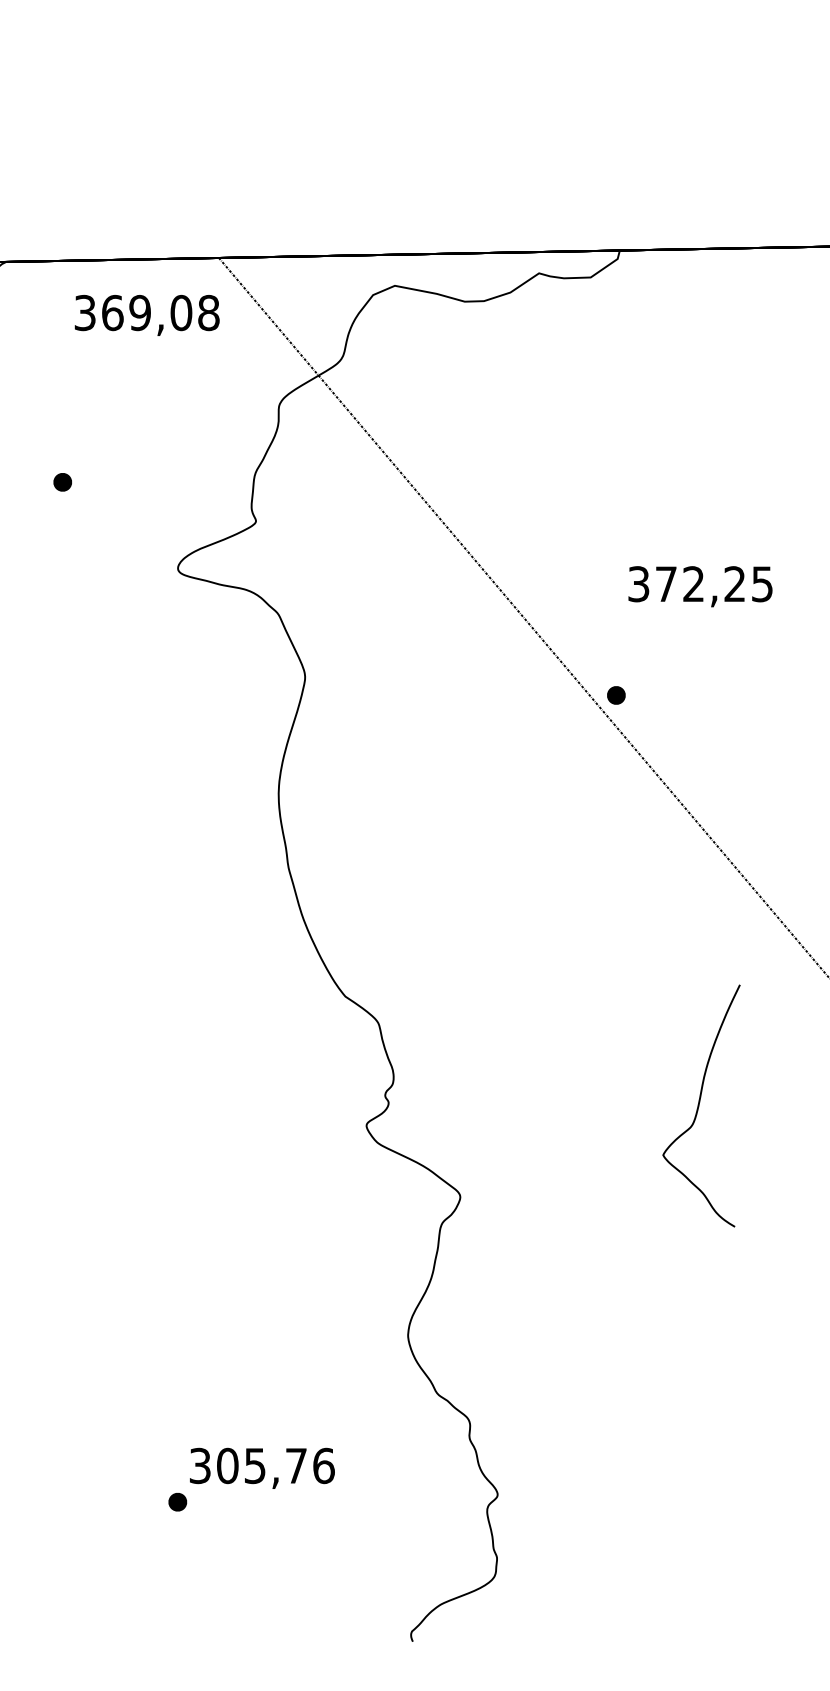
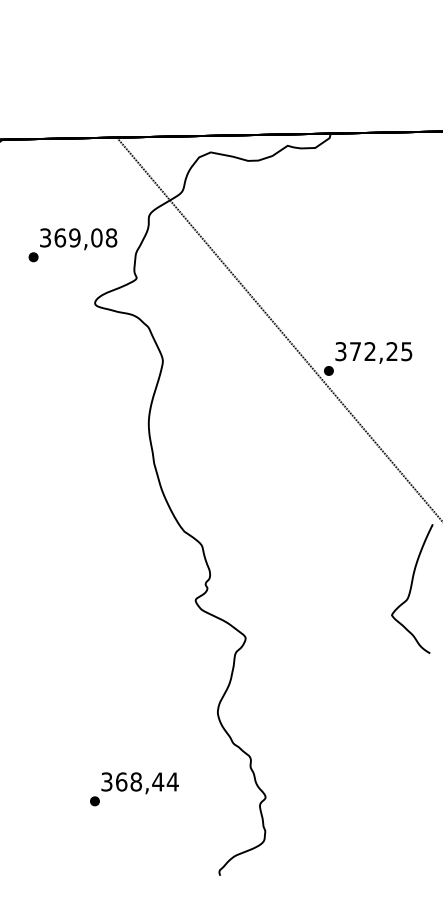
text: (146, 315) -> (78, 239), moved
text: (699, 585) -> (373, 352), moved
part: (701, 1105) -> (412, 588), moved
text: (276, 1465) -> (147, 781), 305,76 -> 368,44

